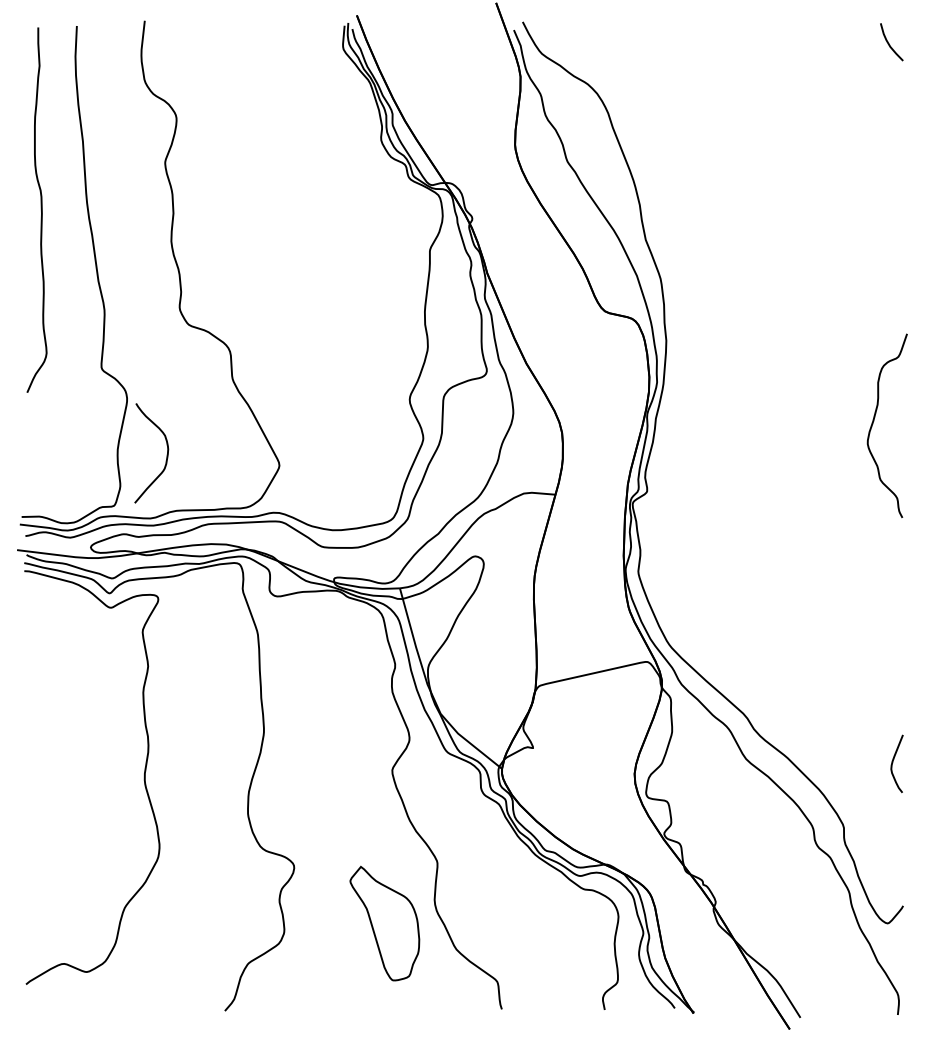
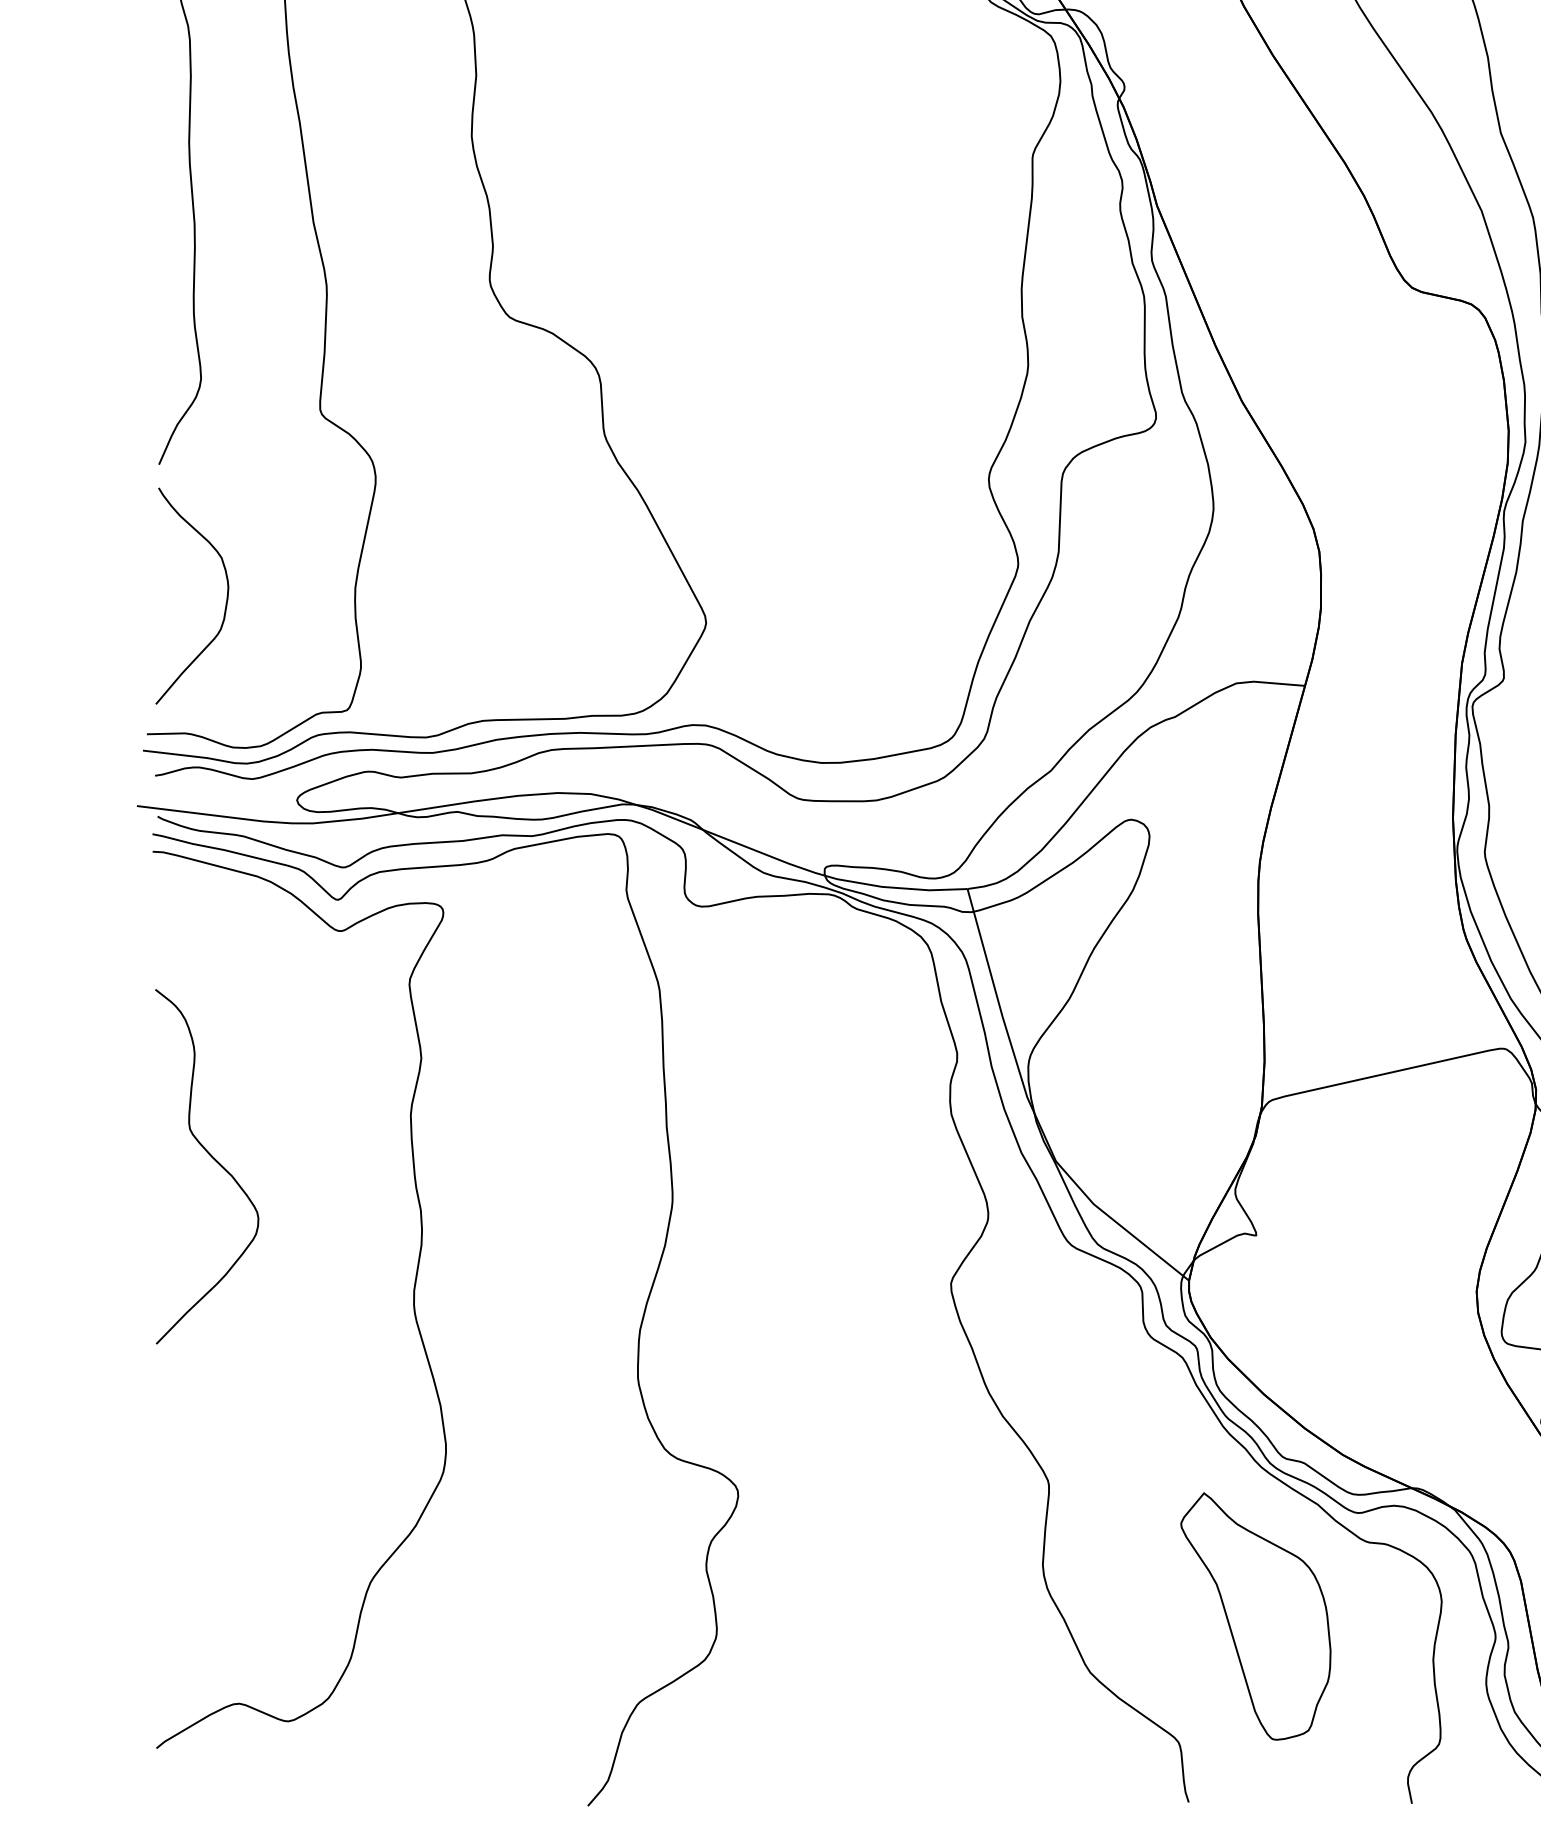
curve: (166, 454) -> (224, 598), moved
curve: (52, 713) -> (213, 1160), added
part: (384, 923) -> (1255, 1616), moved

